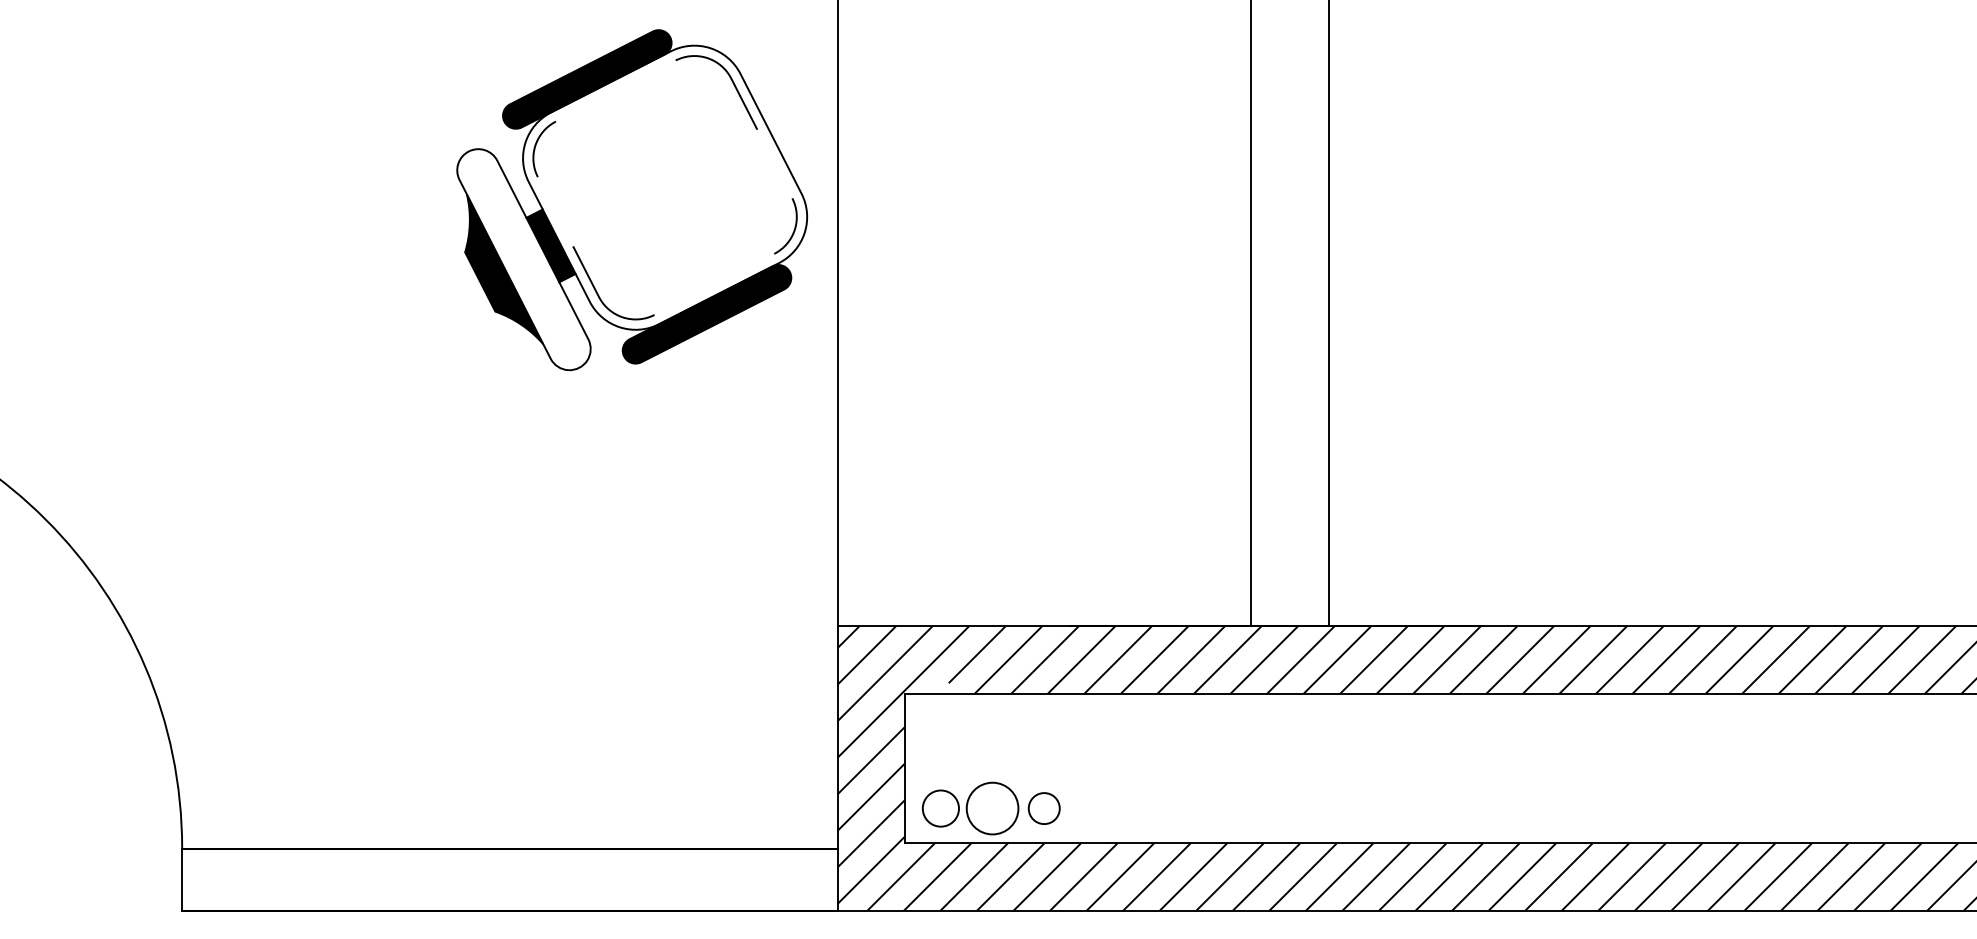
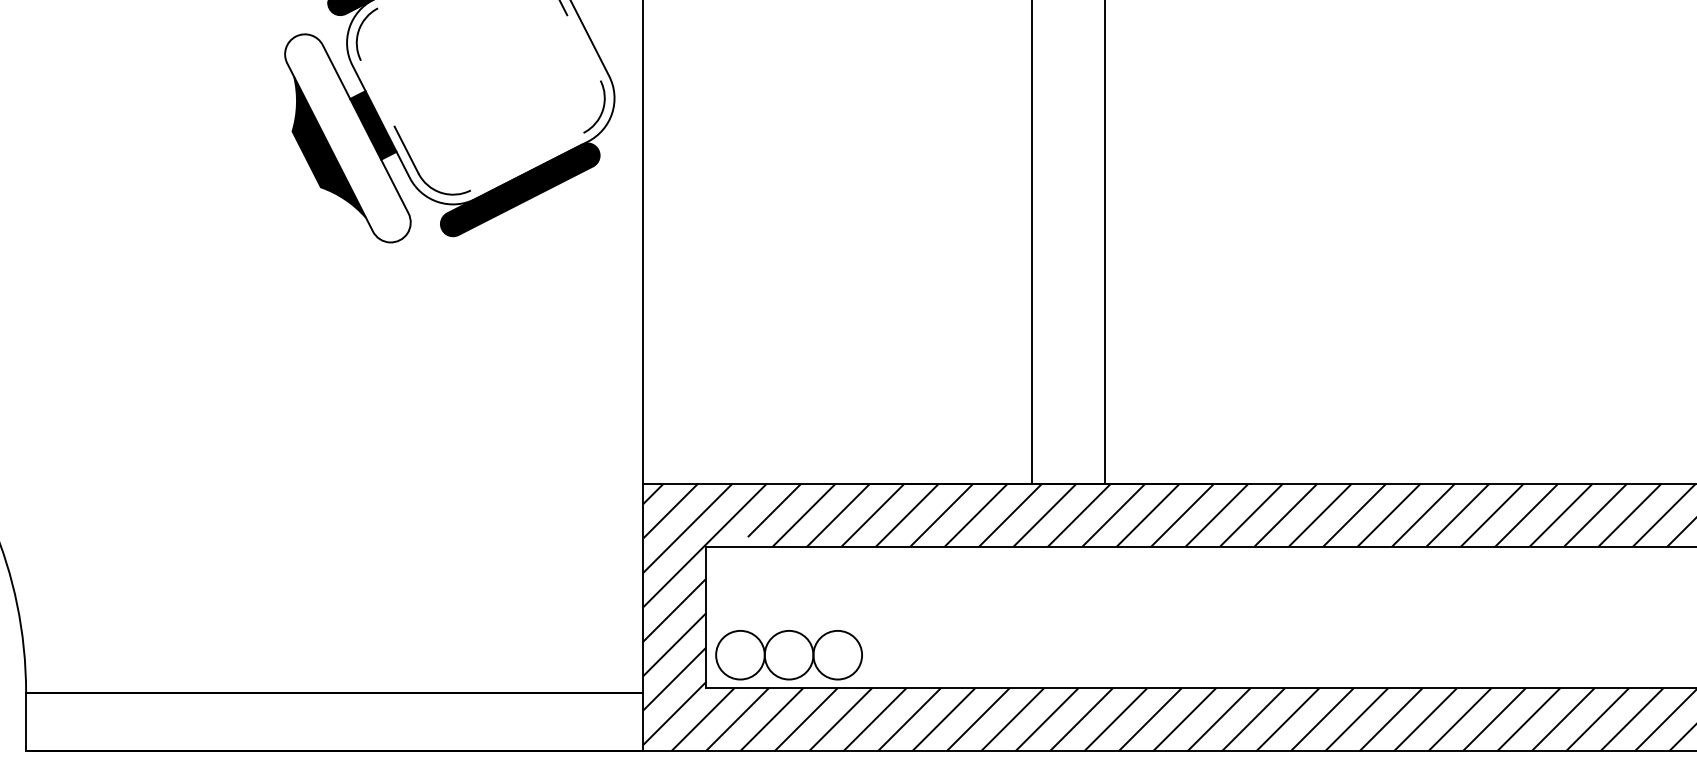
circle: (940, 808) -> (740, 655), size x1.43
circle: (1044, 808) -> (837, 655), size x1.67

